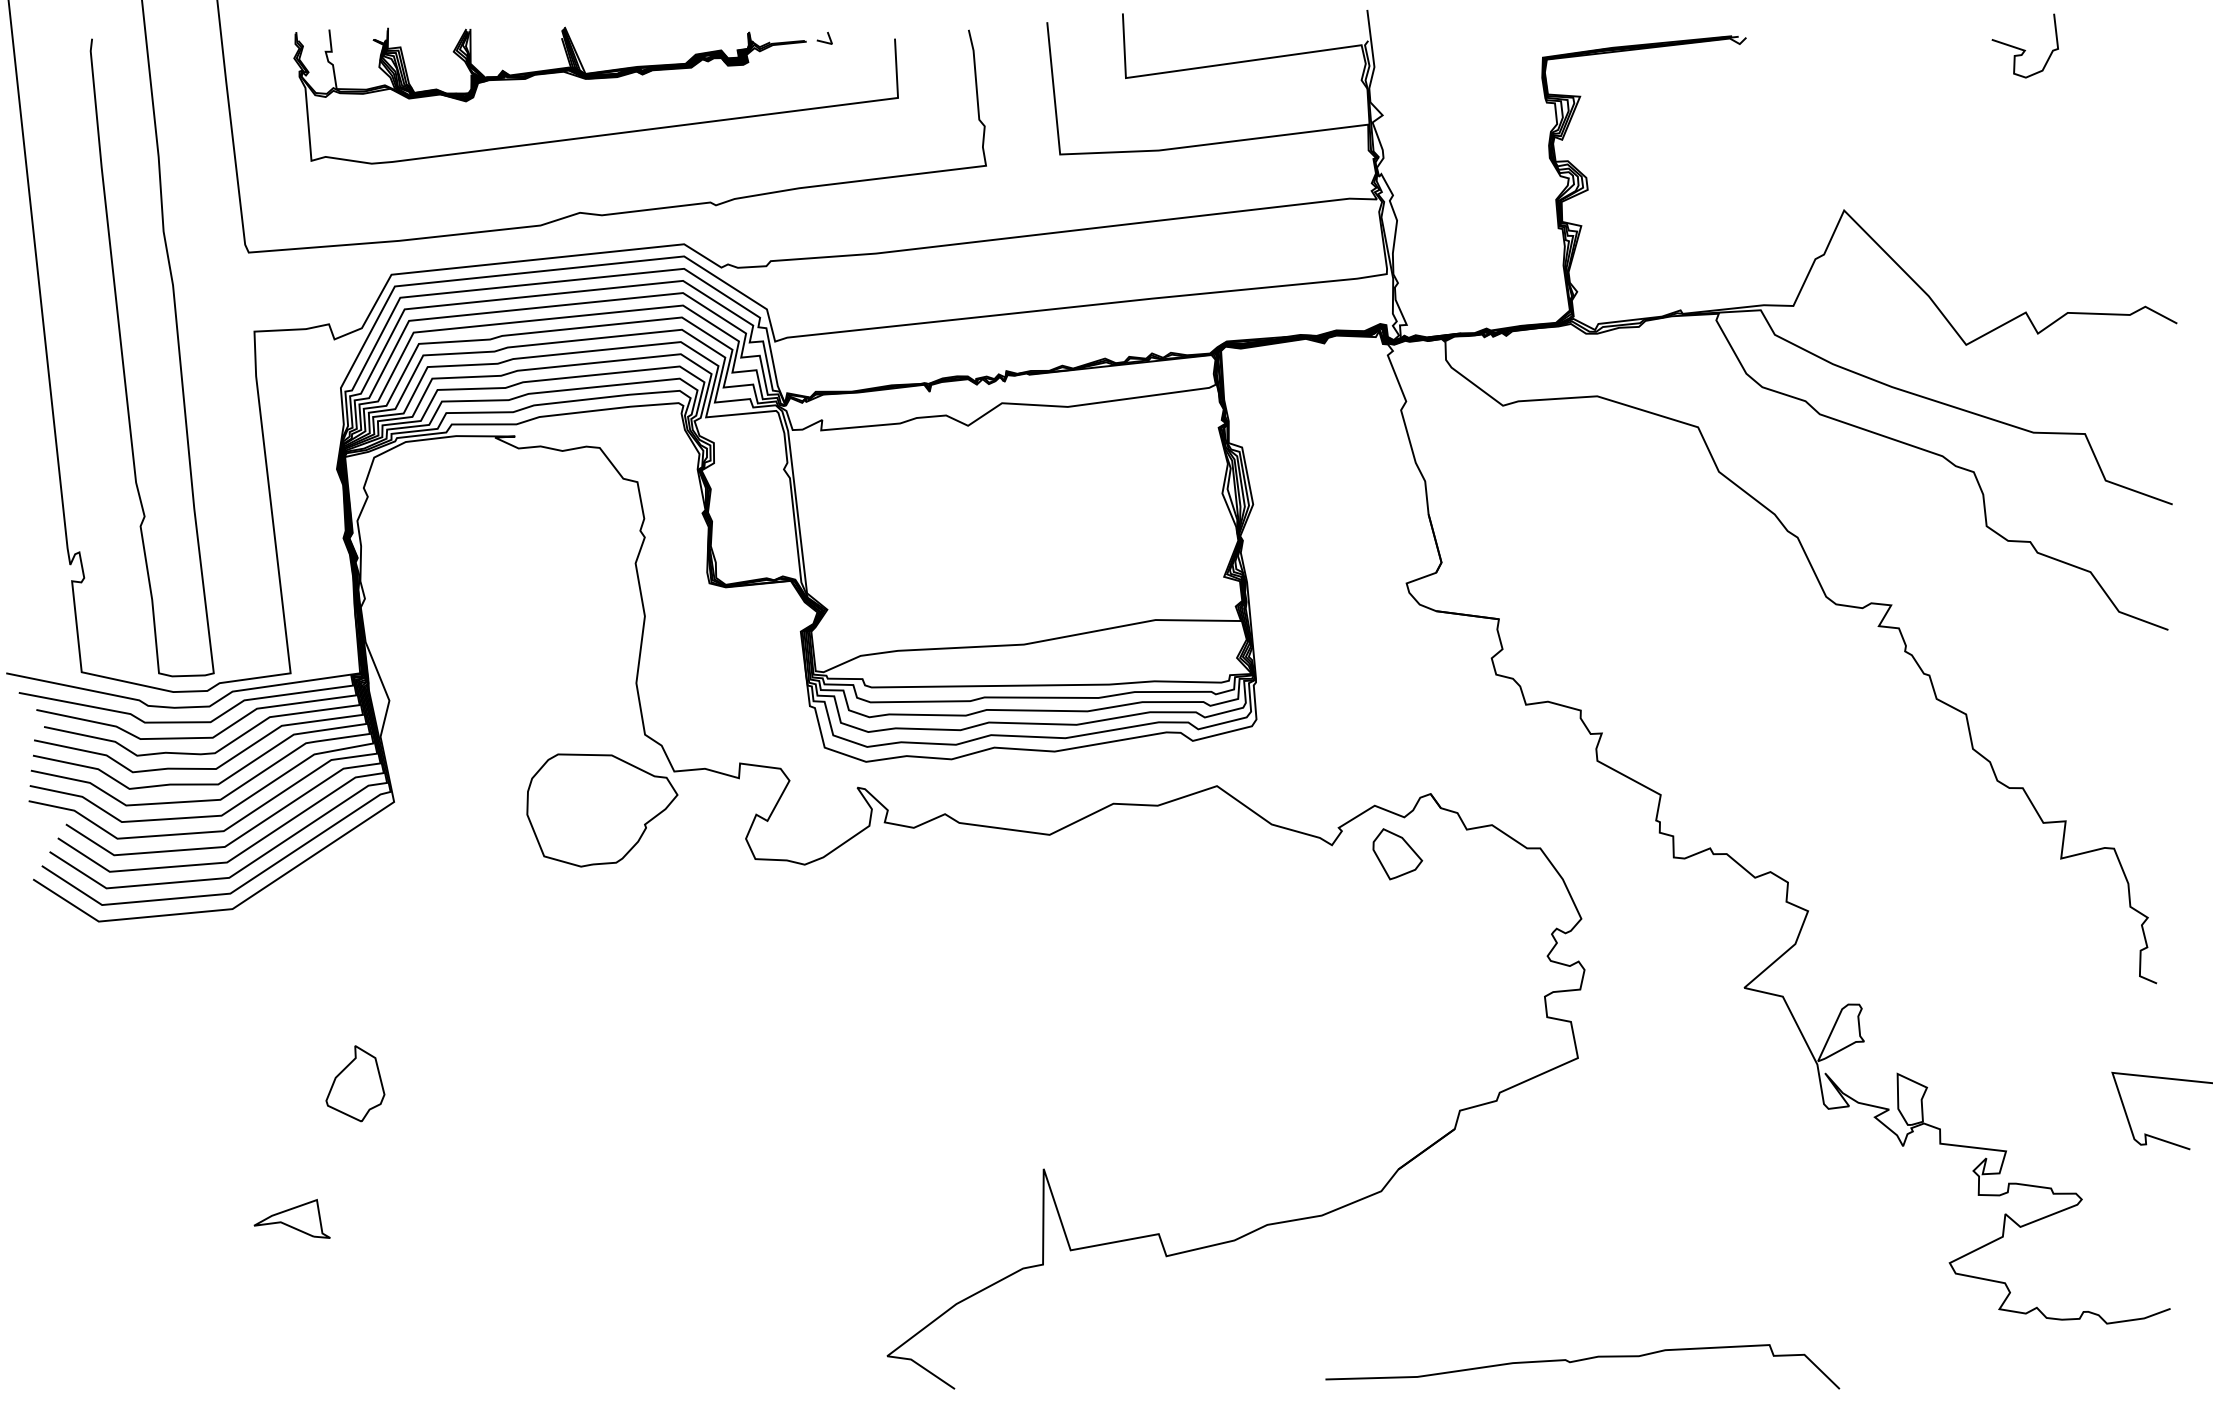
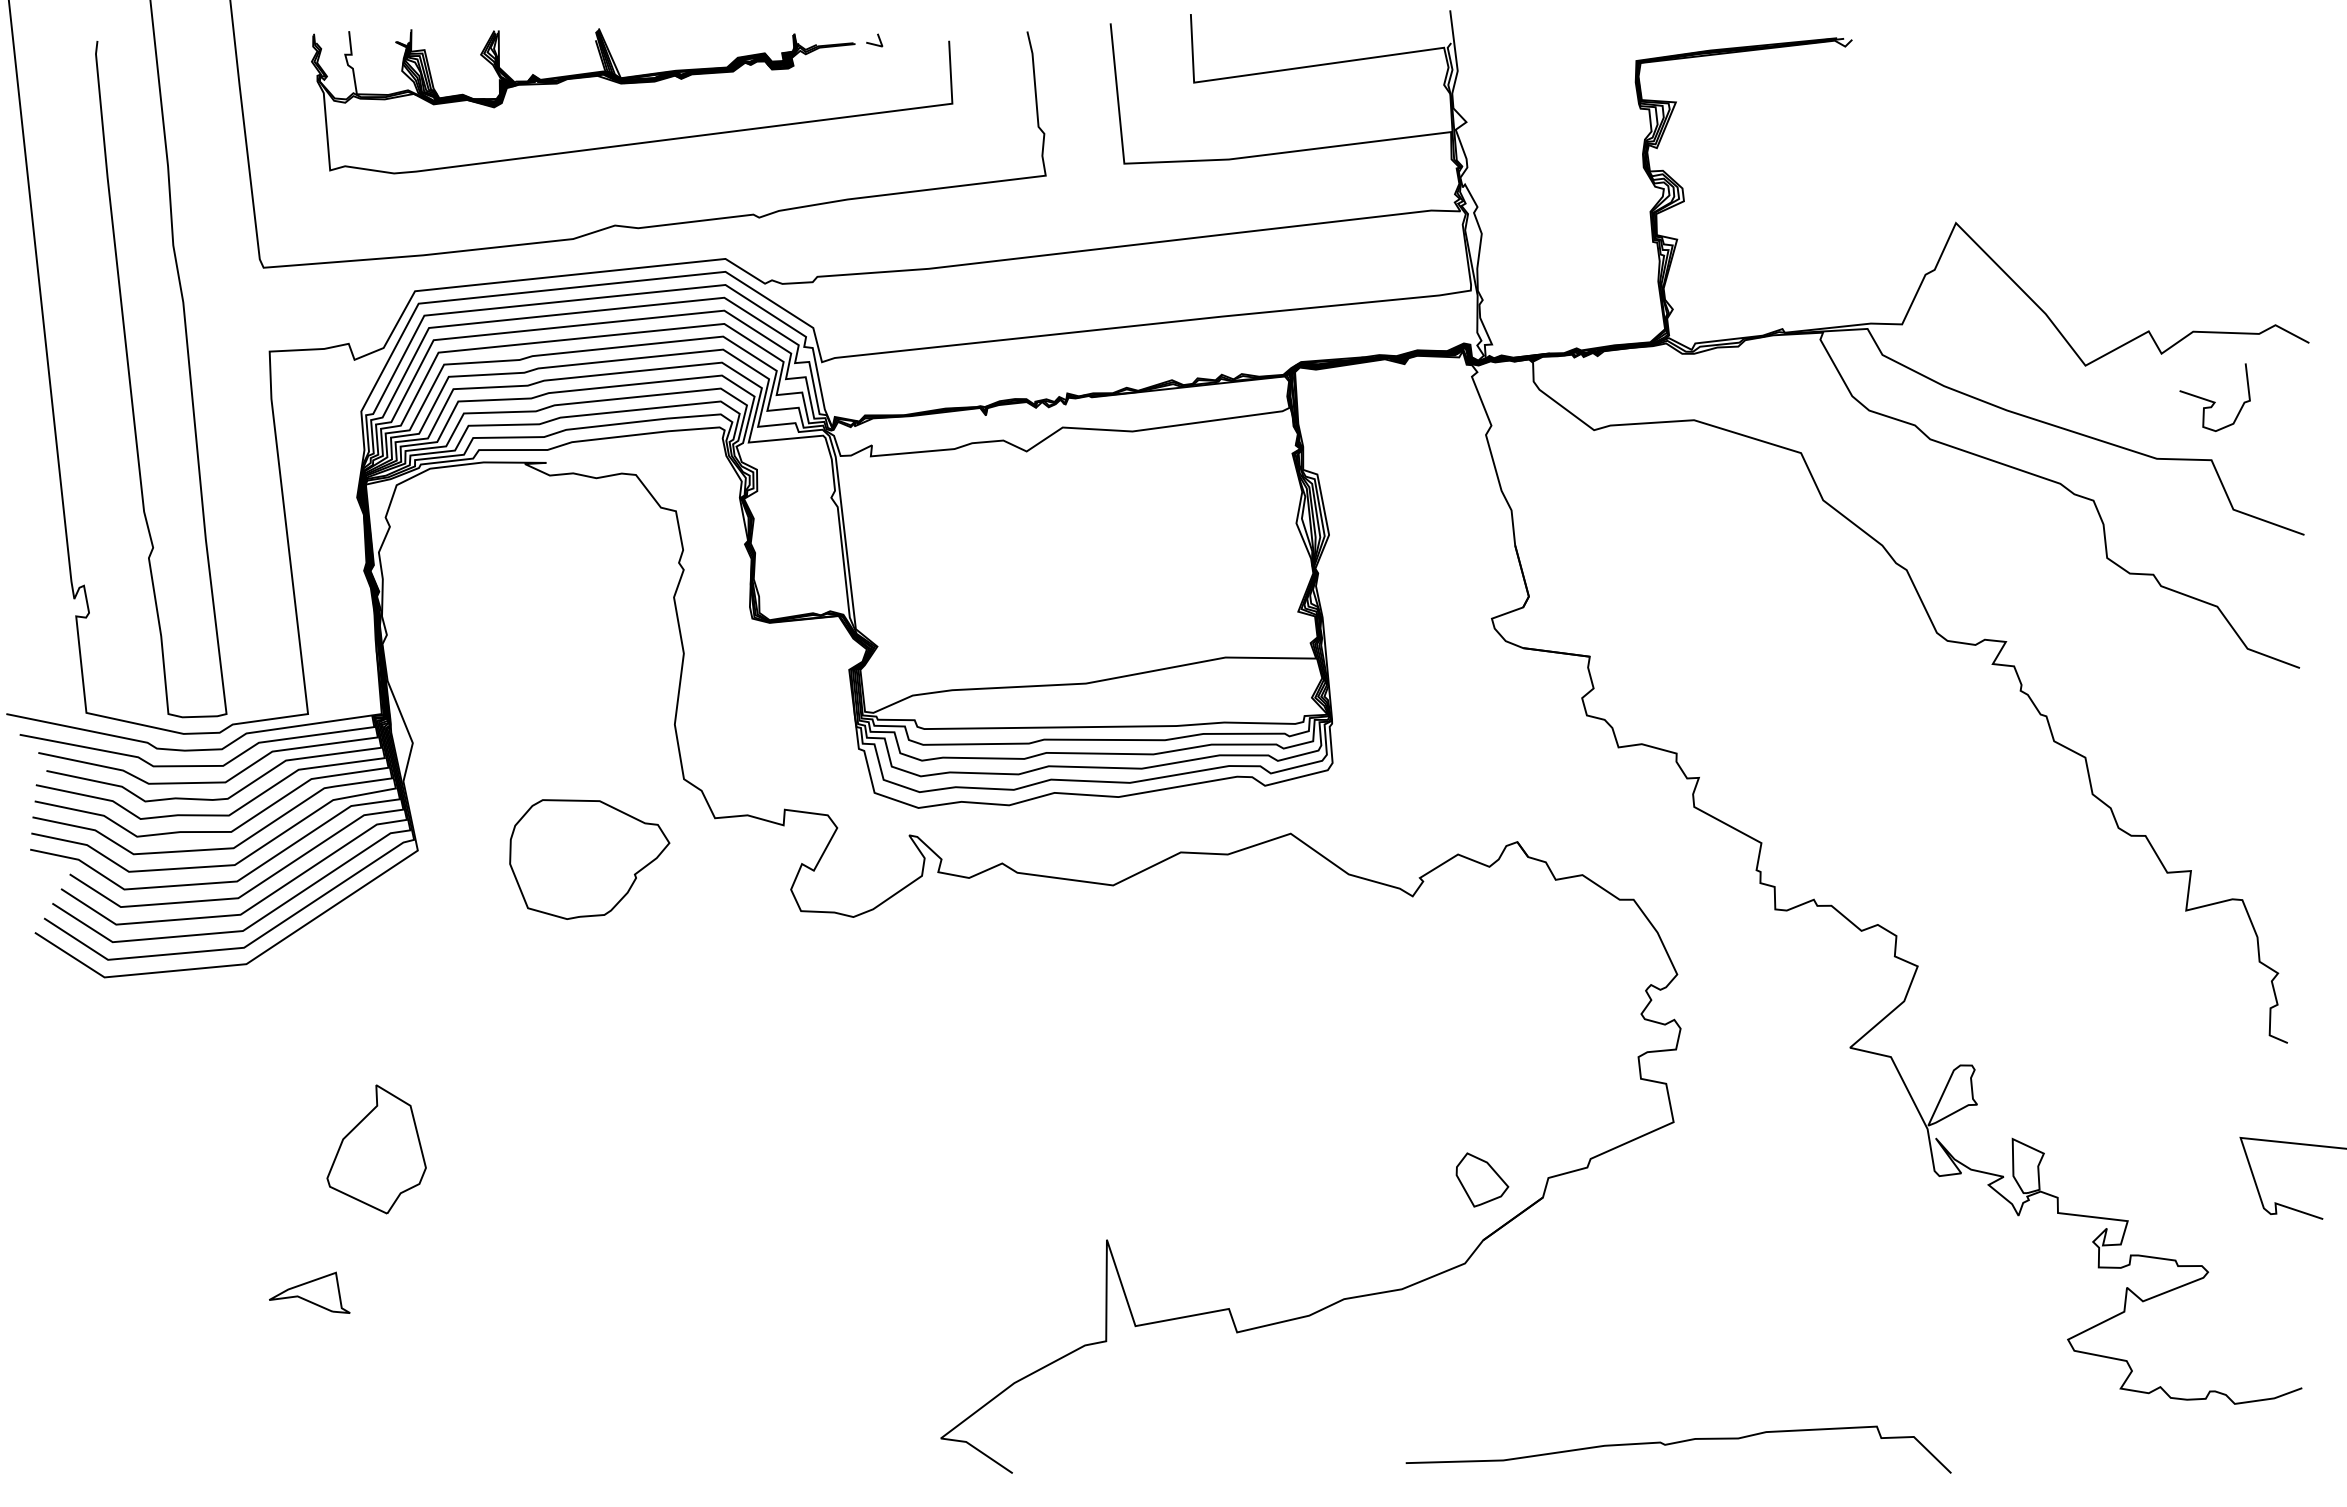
curve: (2022, 48) -> (2212, 400), moved
part: (602, 810) -> (589, 859), moved
part: (1397, 853) -> (1482, 1179), moved
part: (355, 1083) -> (376, 1149), size x1.6

